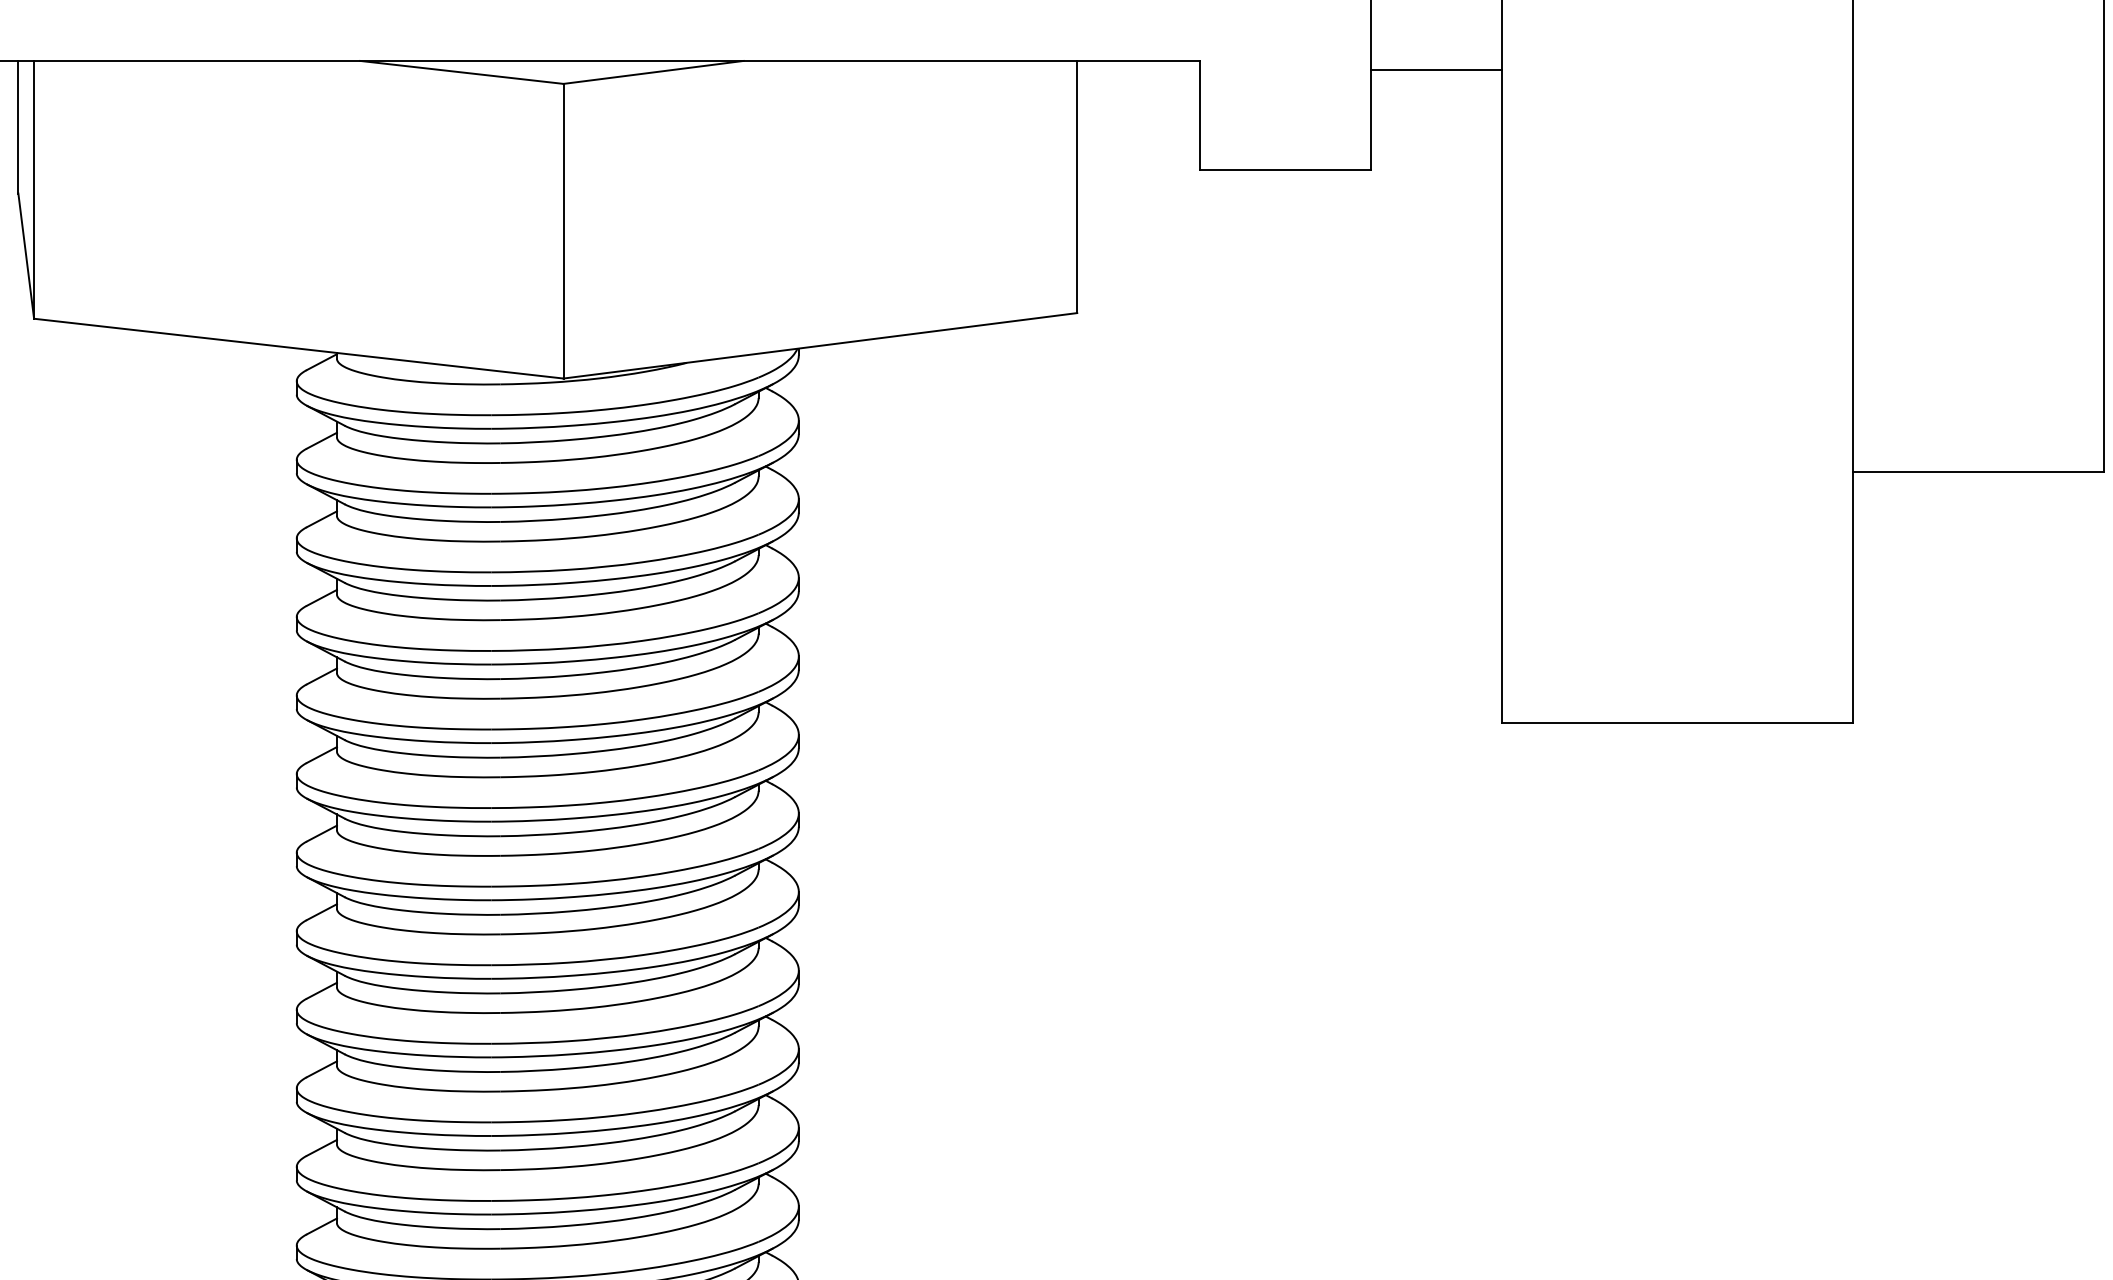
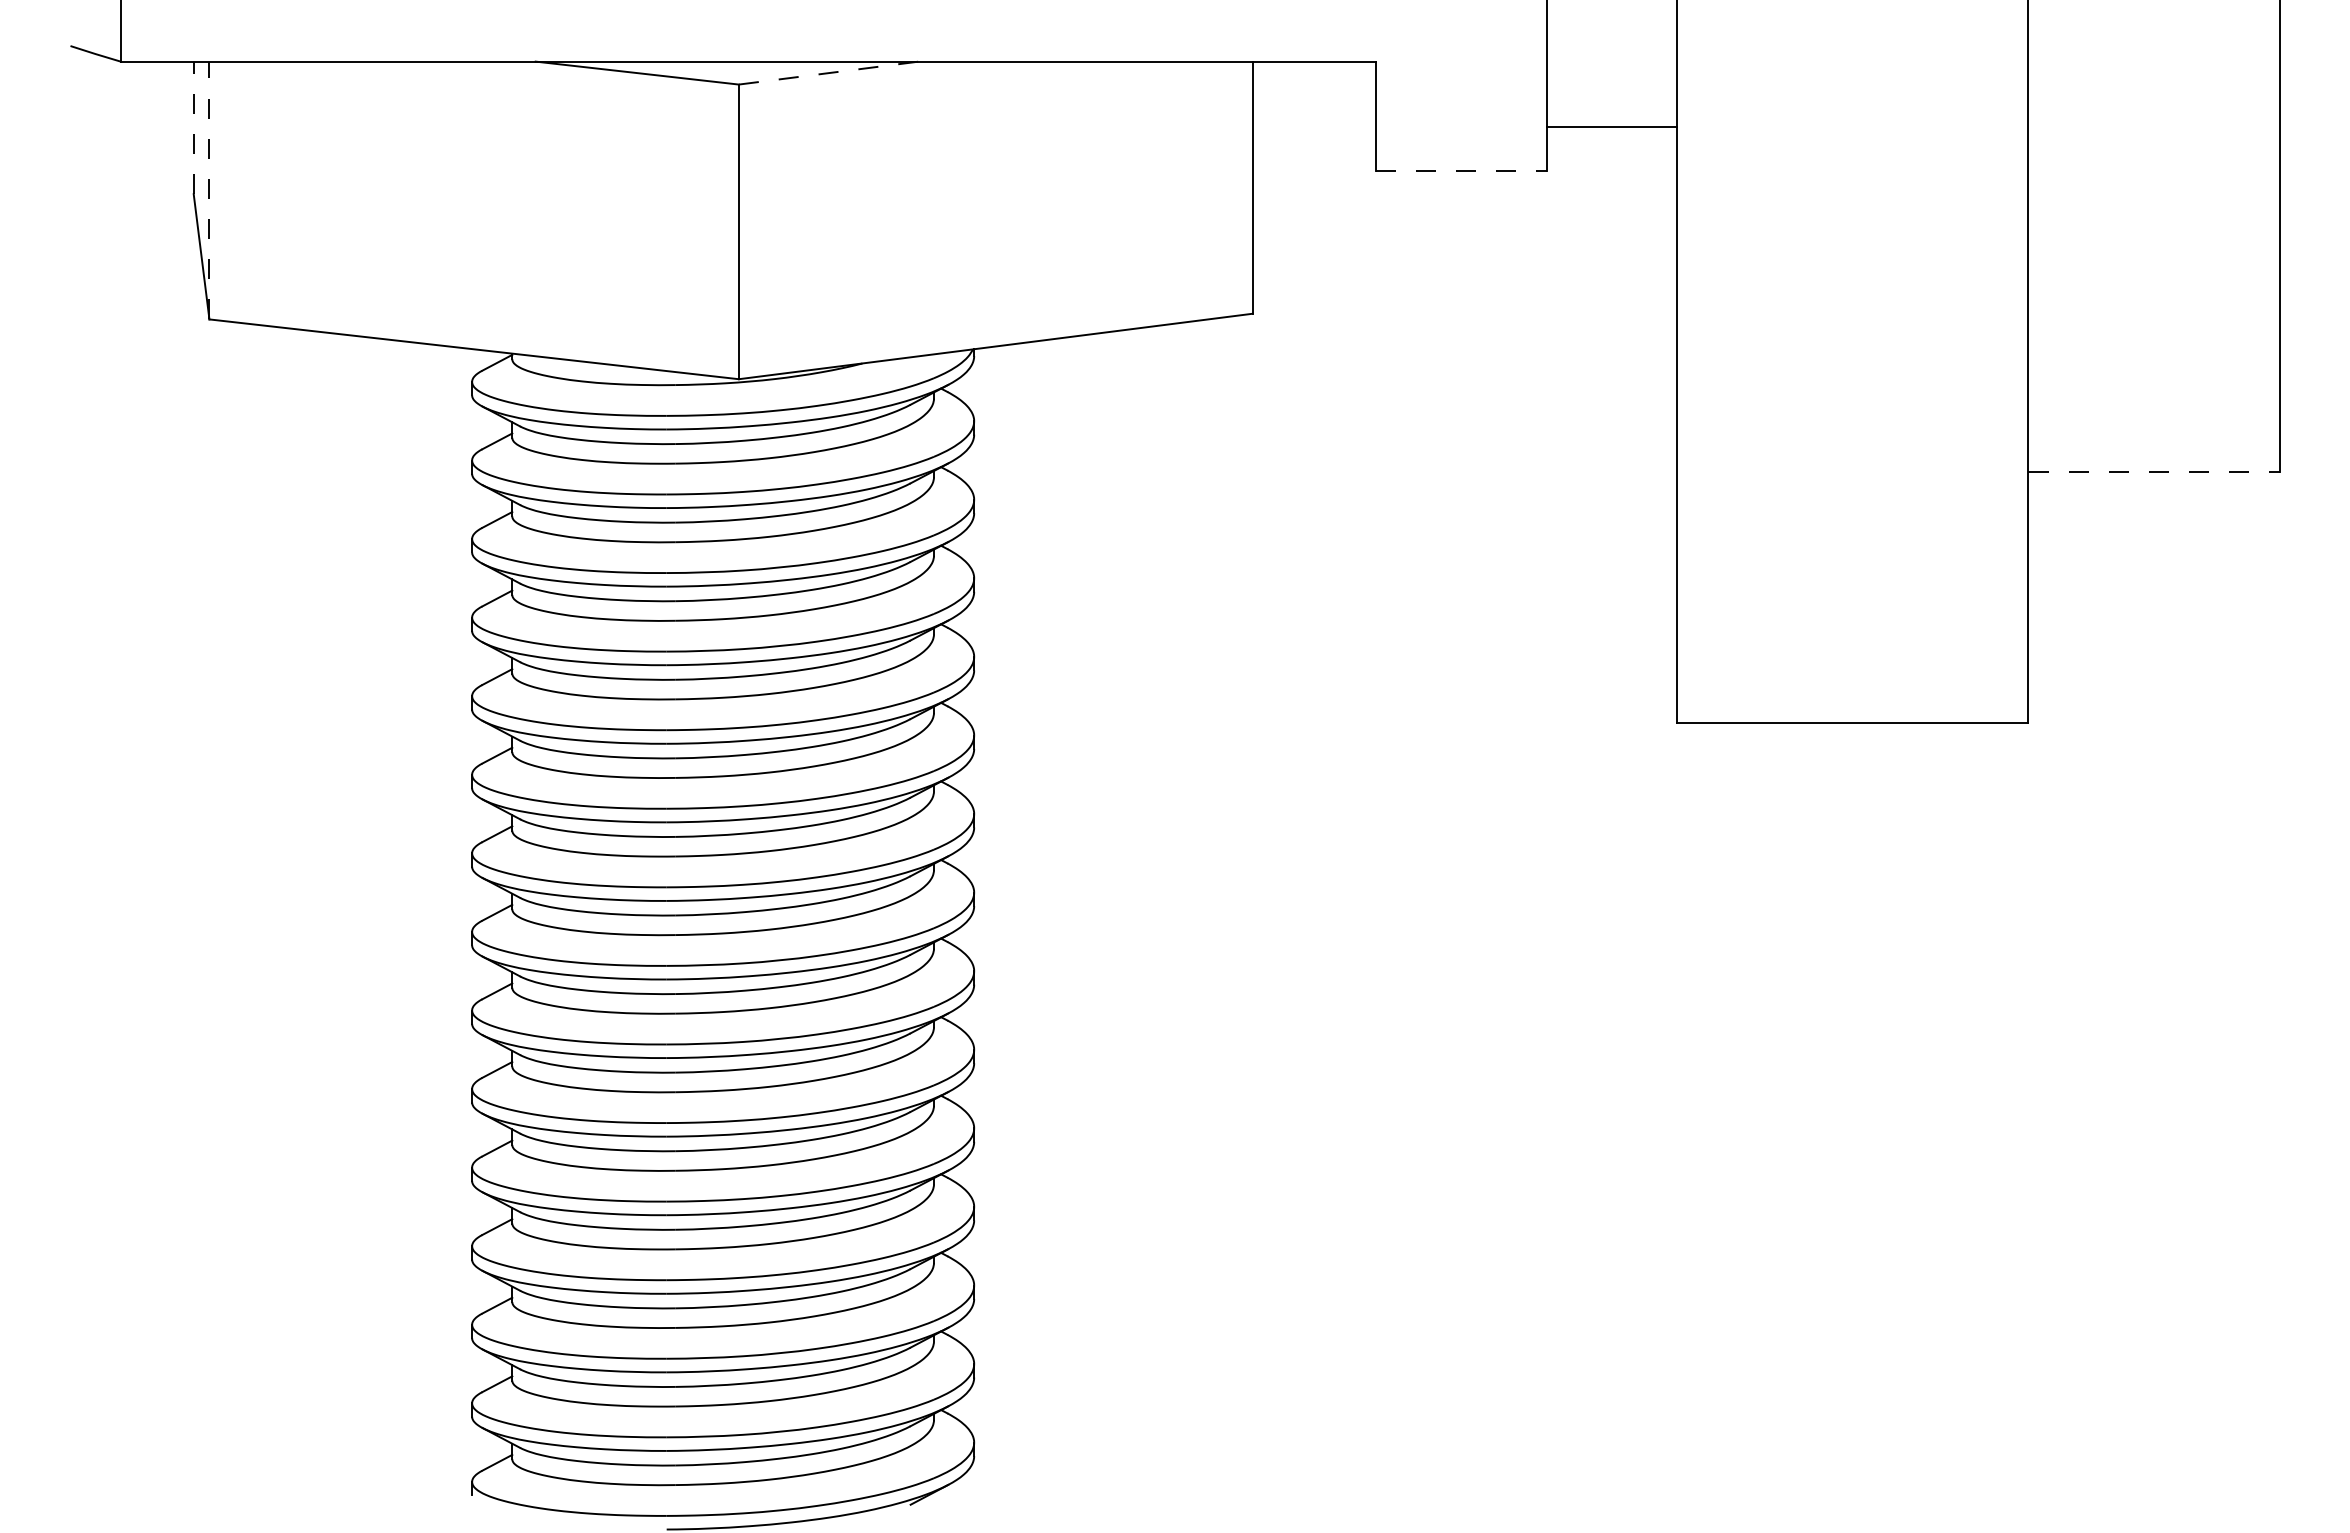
line: (1436, 69) -> (1611, 126), moved
line: (653, 72) -> (828, 73), solid -> dashed
line: (18, 126) -> (193, 127), solid -> dashed
line: (1286, 170) -> (1461, 171), solid -> dashed
line: (34, 189) -> (209, 190), solid -> dashed
line: (1978, 471) -> (2153, 472), solid -> dashed

